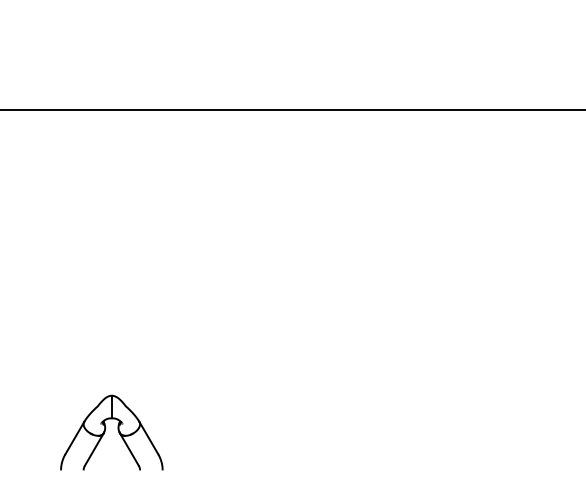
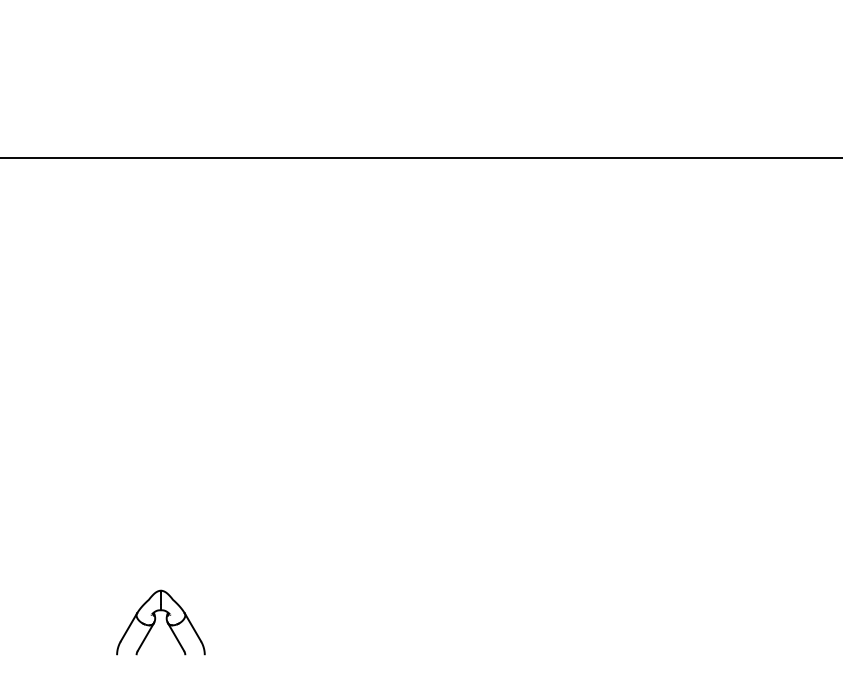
part: (111, 432) -> (160, 622), size x0.6

